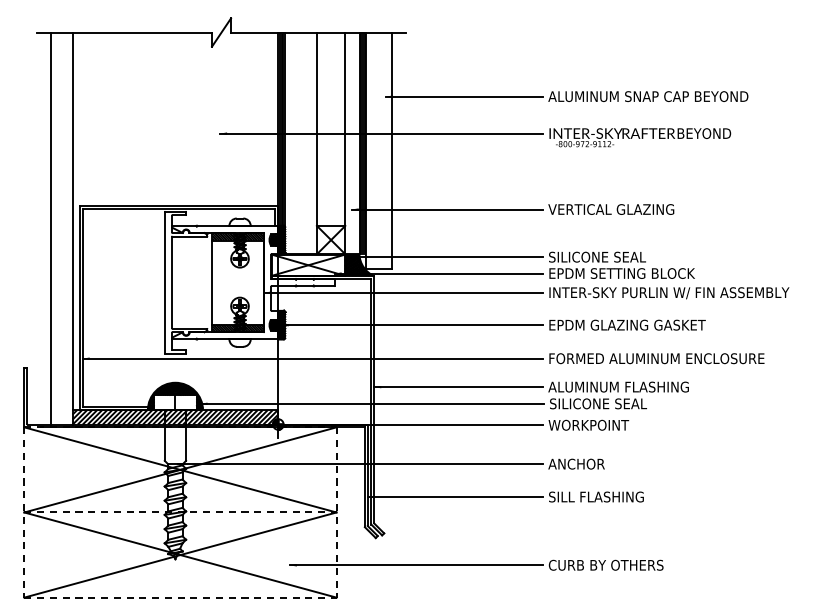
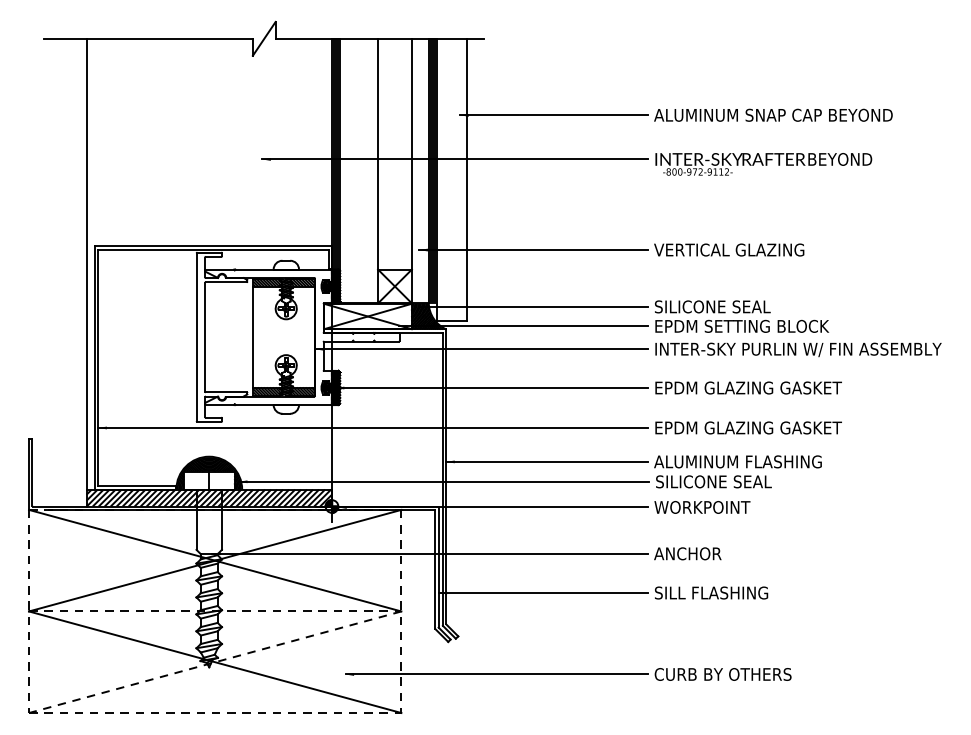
line: (51, 228) -> (61, 272), removed
text: (657, 358) -> (784, 427), FORMED ALUMINUM ENCLOSURE -> EPDM GLAZING GASKET
line: (180, 555) -> (215, 662), solid -> dashed

